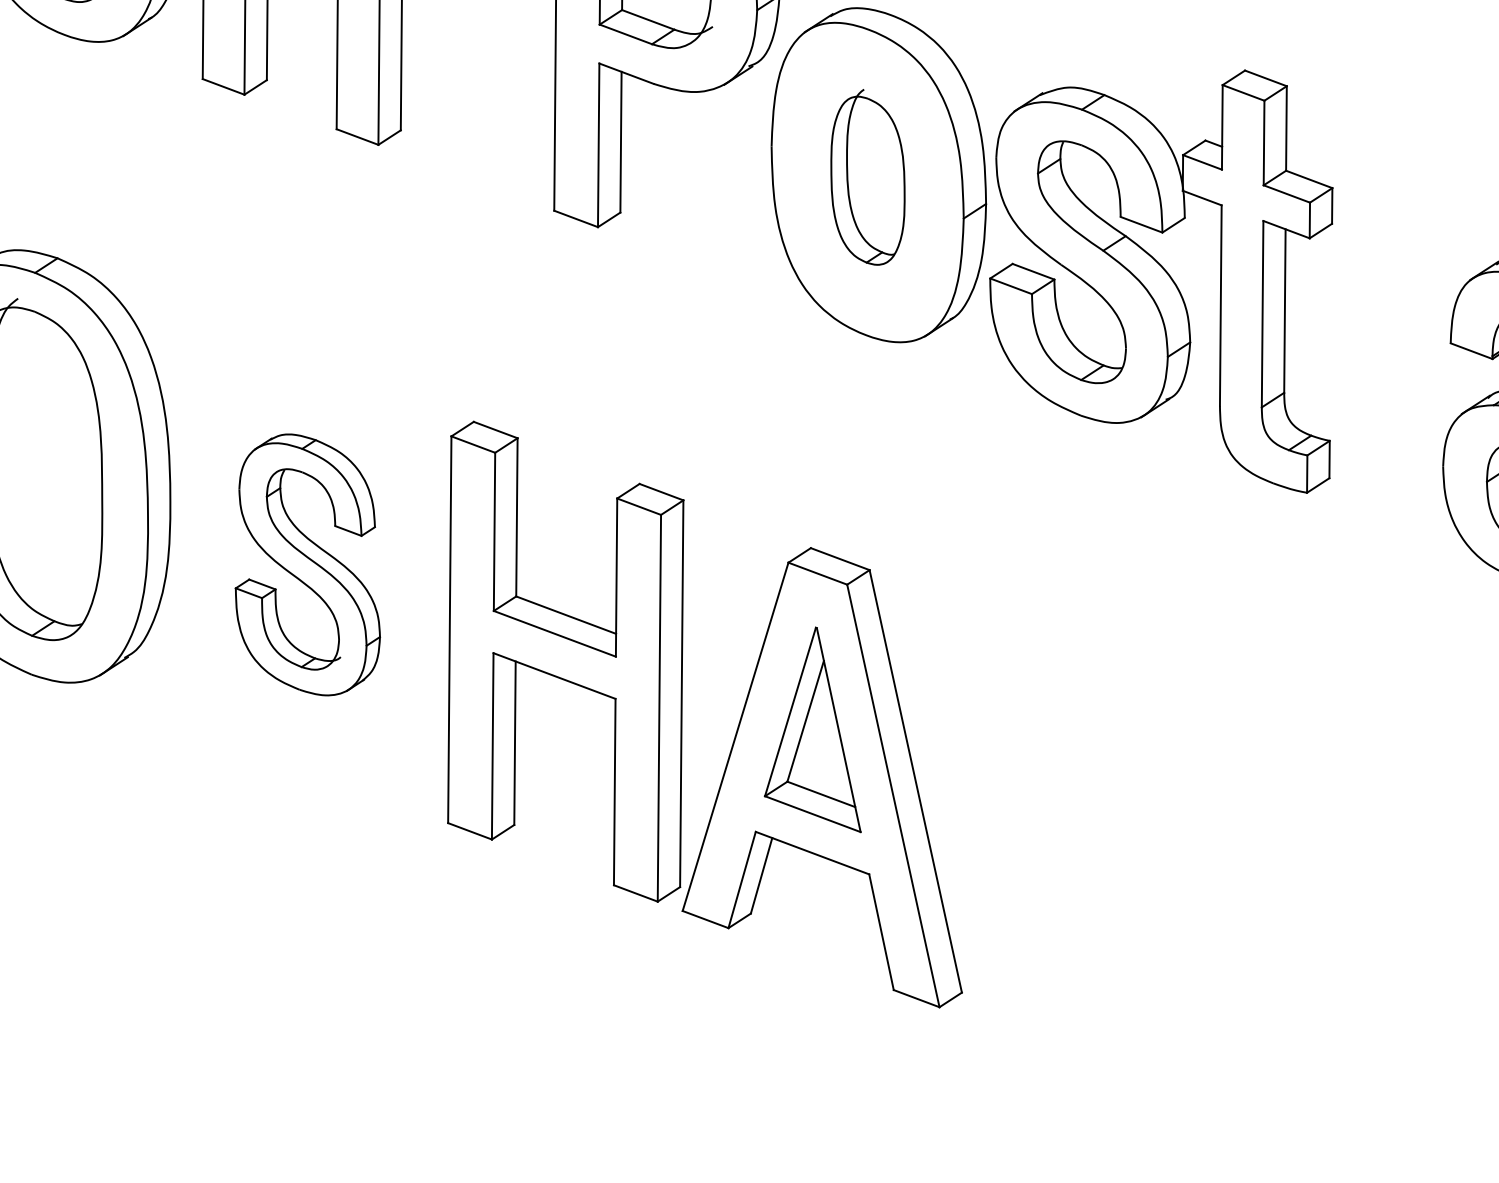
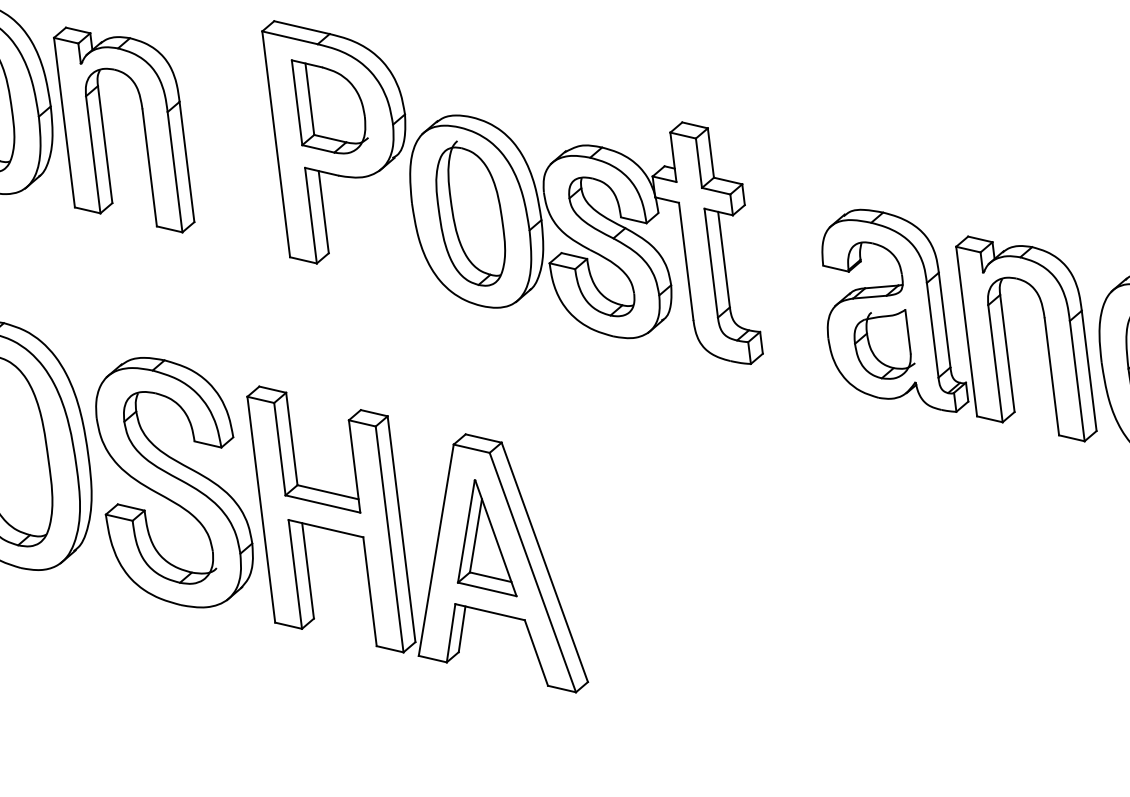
part: (867, 177) -> (470, 213), size x1.43
part: (309, 564) -> (174, 482), size x1.67

